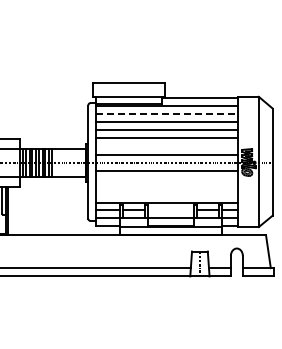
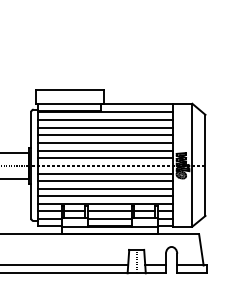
line: (167, 113) -> (106, 119), dashed -> solid
line: (166, 146) -> (105, 150), added
line: (166, 178) -> (105, 180), added
line: (166, 186) -> (105, 188), added
line: (166, 194) -> (105, 195), added
line: (171, 210) -> (109, 211), added

